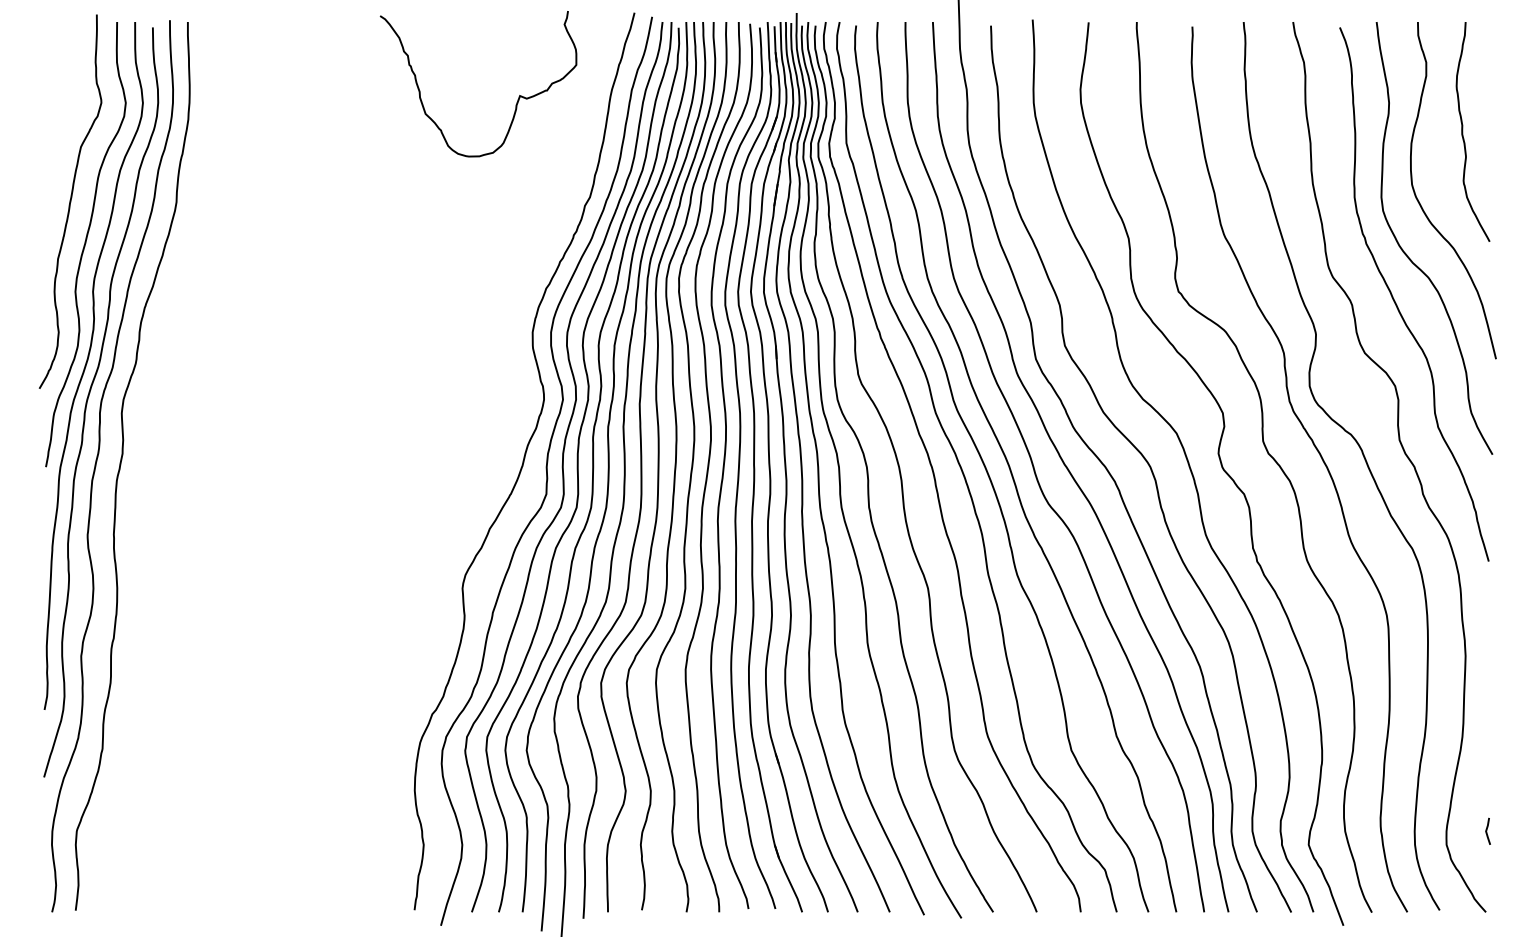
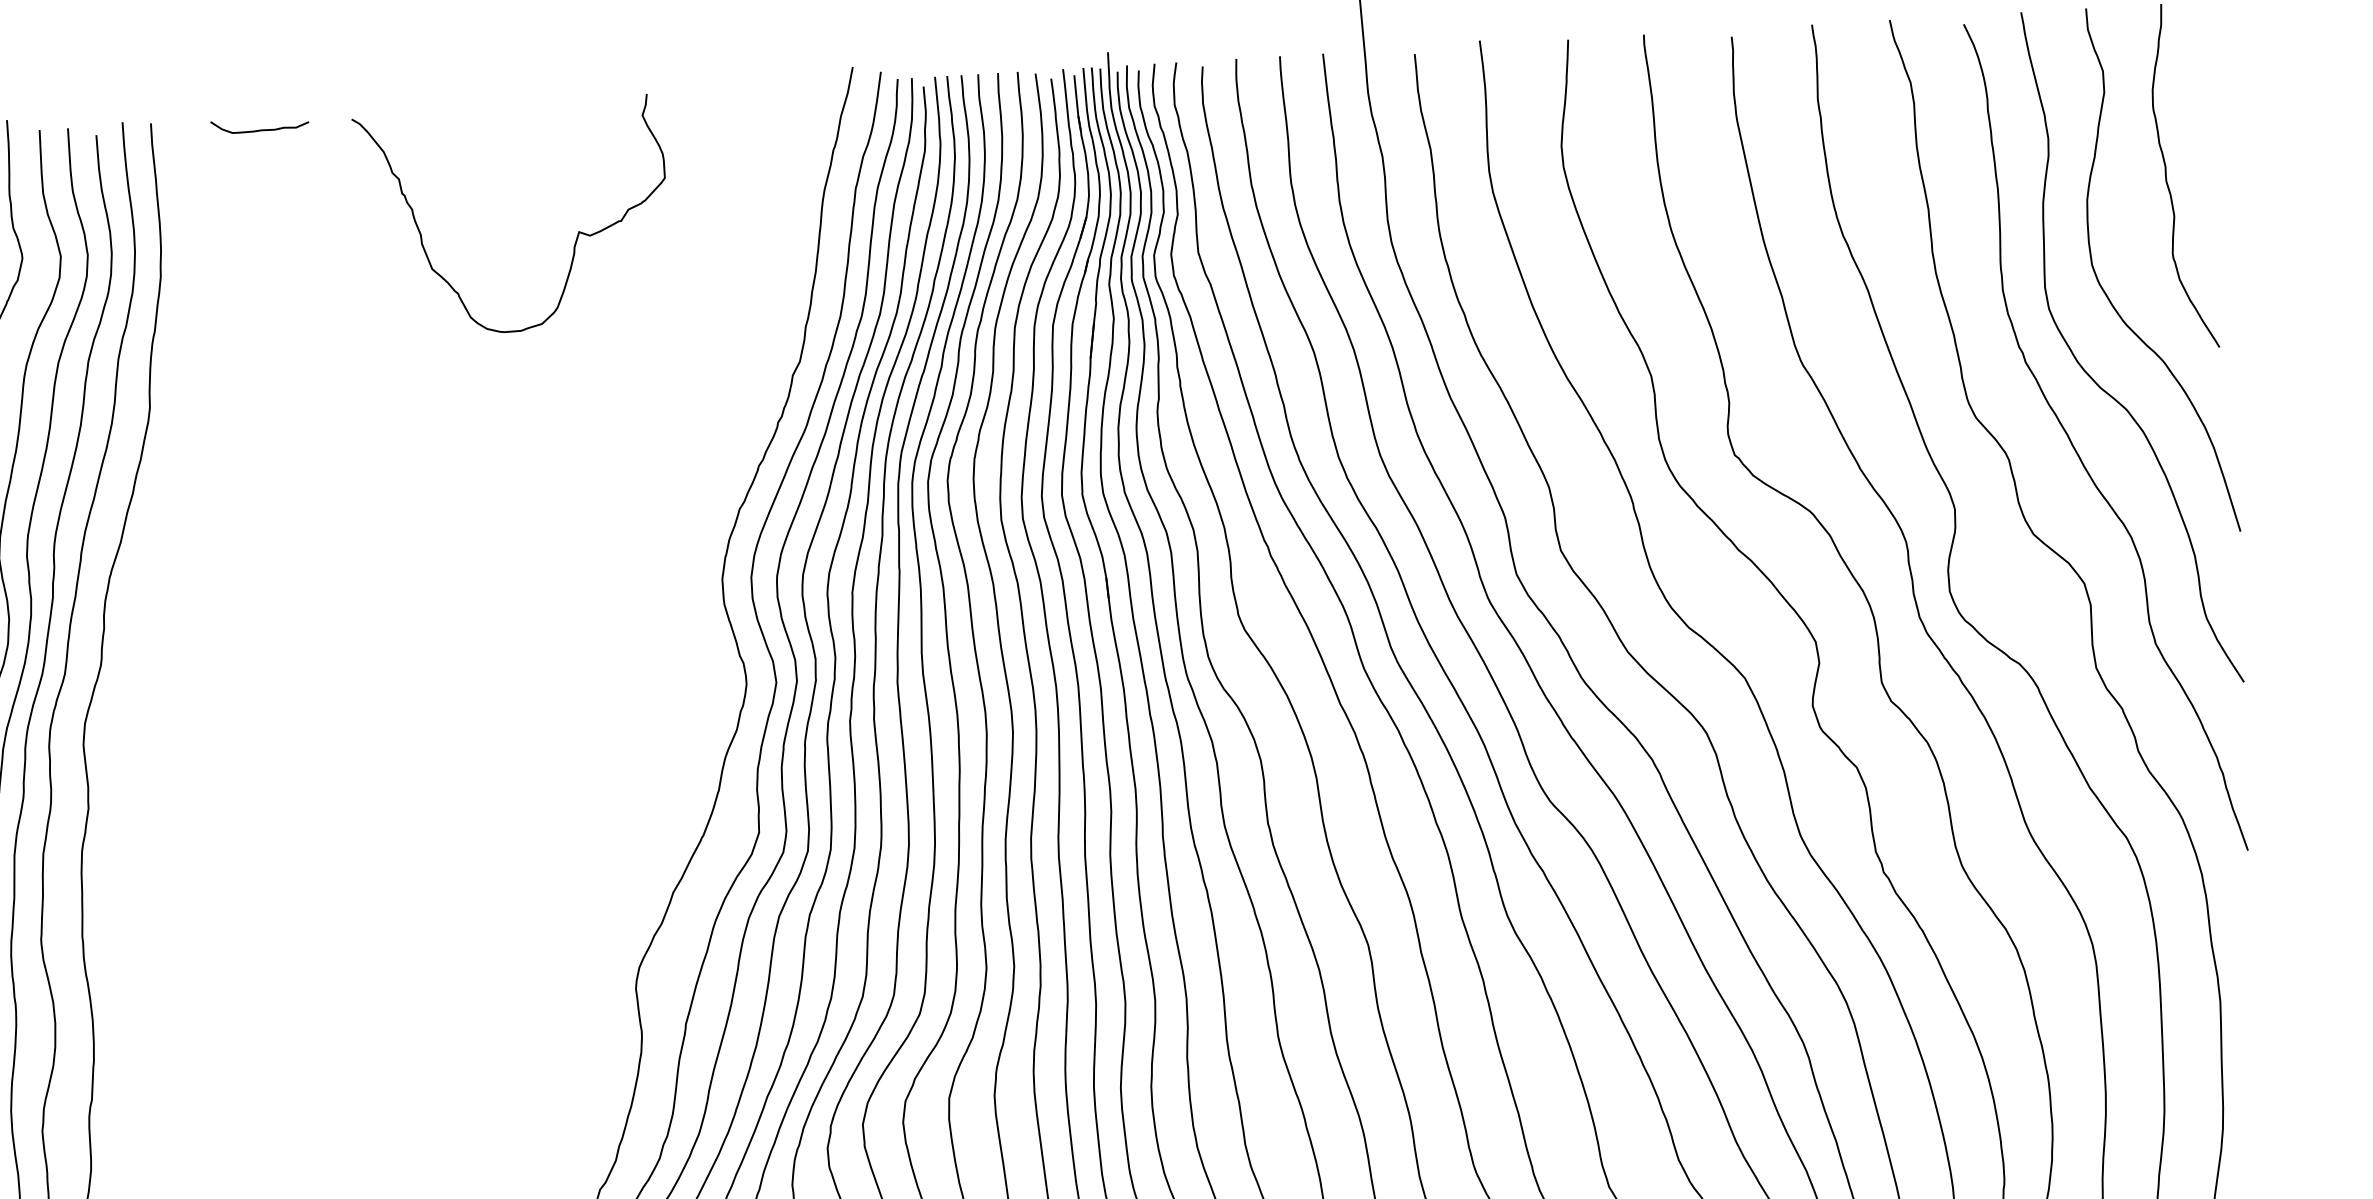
curve: (256, 29) -> (259, 128), added
curve: (518, 96) -> (576, 233), moved

